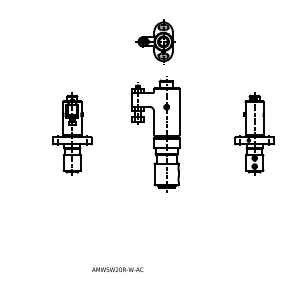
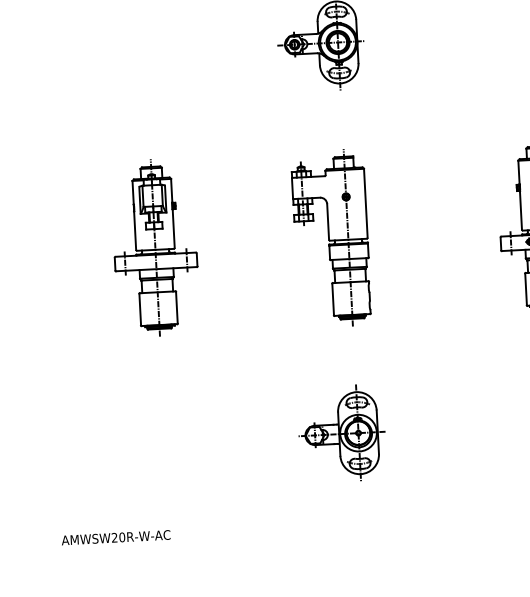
part: (155, 133) -> (331, 237), size x0.71
part: (155, 225) -> (341, 431), added
text: (117, 269) -> (115, 537), moved

